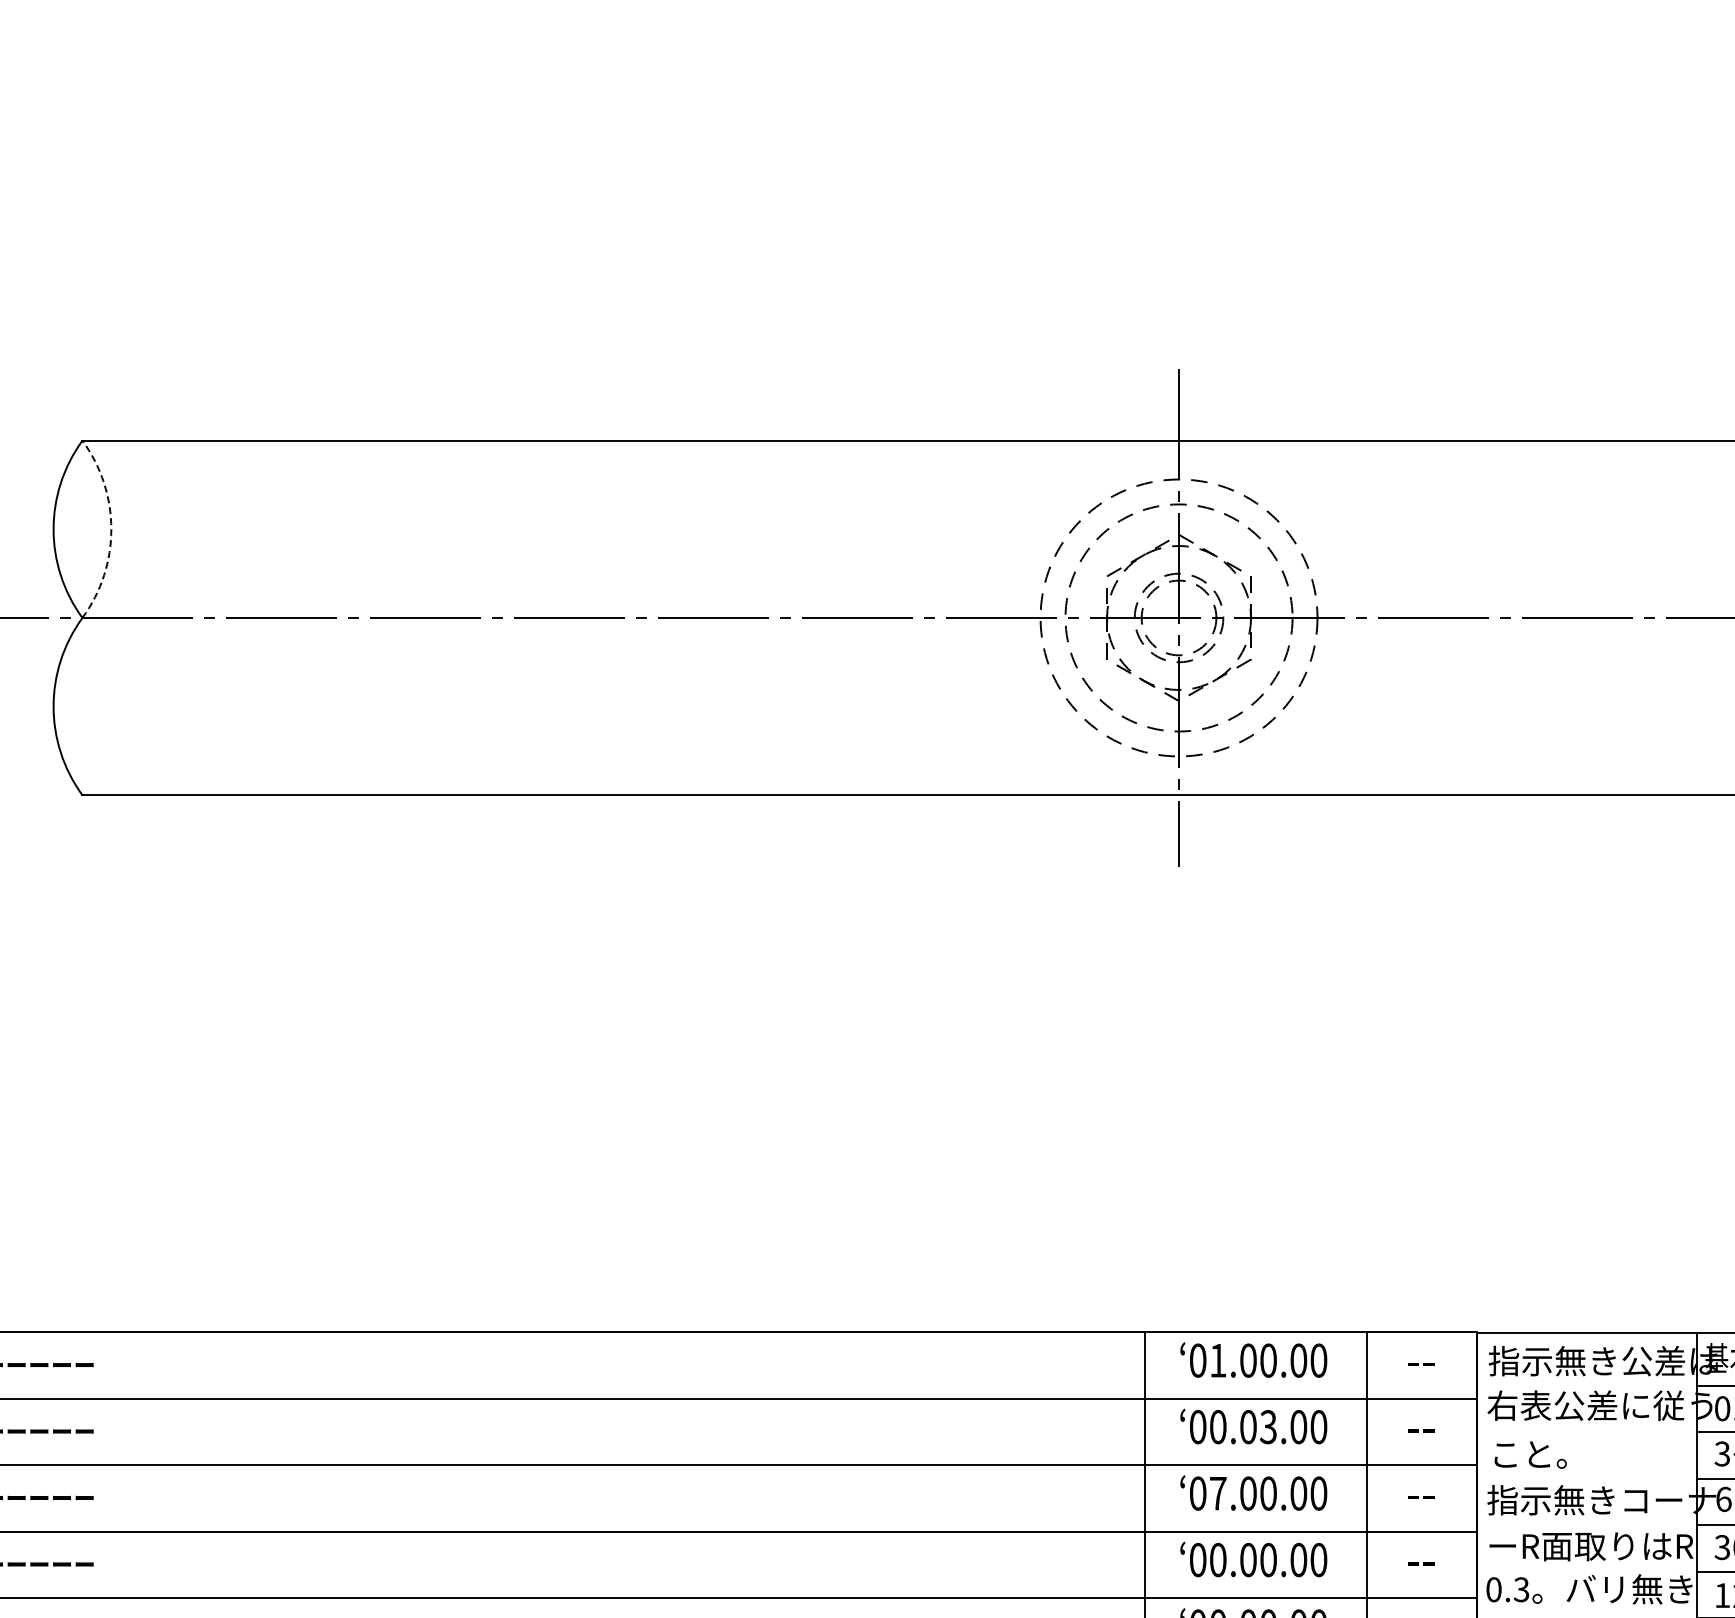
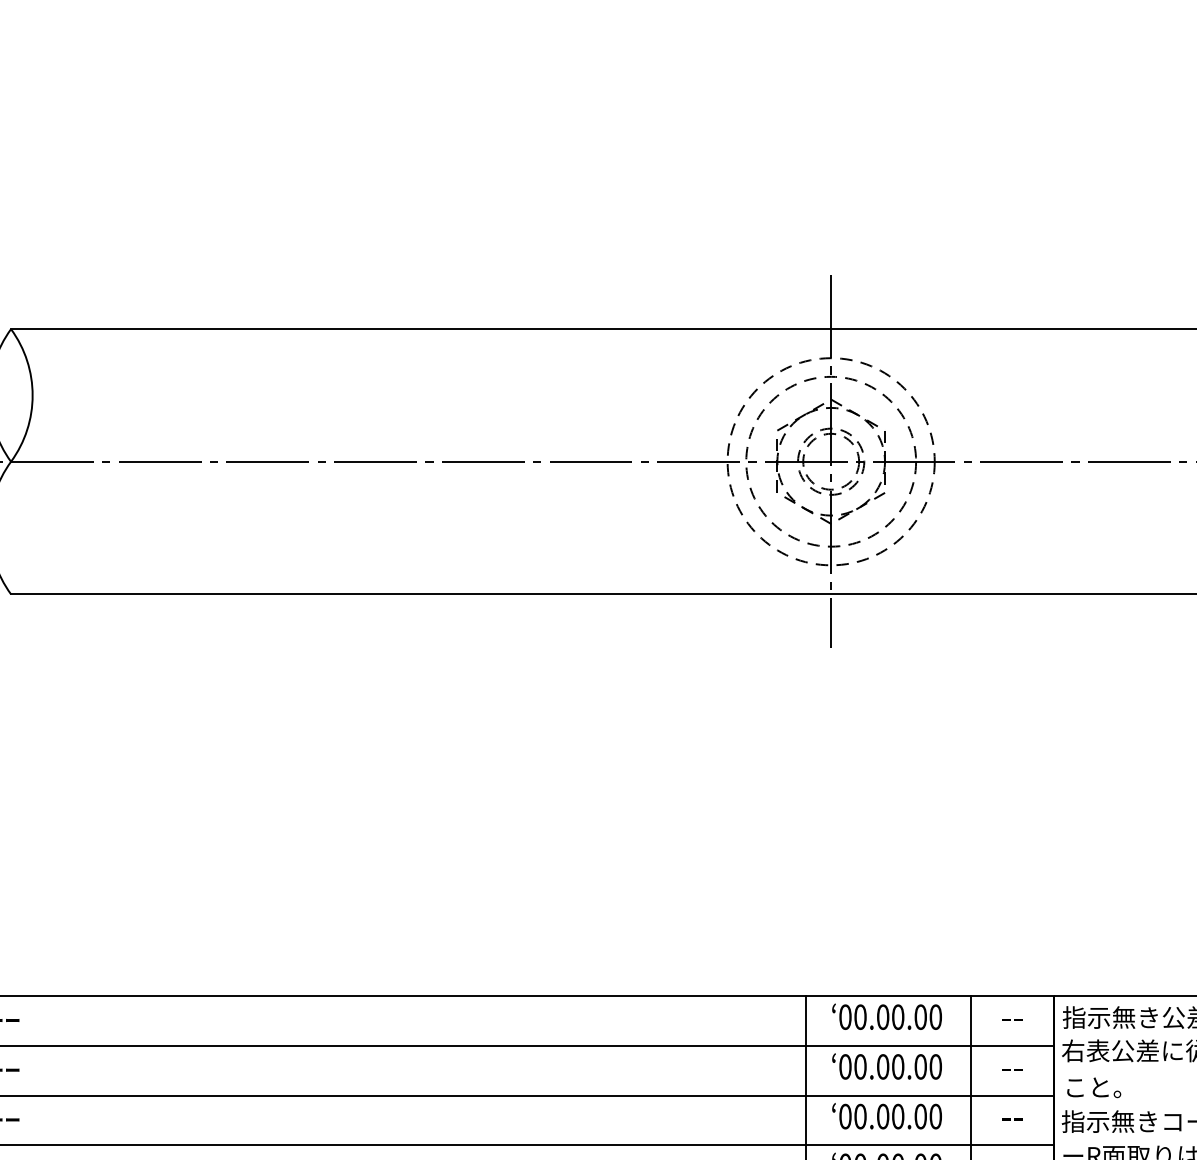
arc: (111, 529) -> (32, 395), dashed -> solid
text: (1218, 1360) -> (860, 1017), 01.00.00 -> 00.00.00
text: (1267, 1427) -> (897, 1067), 00.03.00 -> 00.00.00
text: (1218, 1493) -> (860, 1116), 07.00.00 -> 00.00.00

